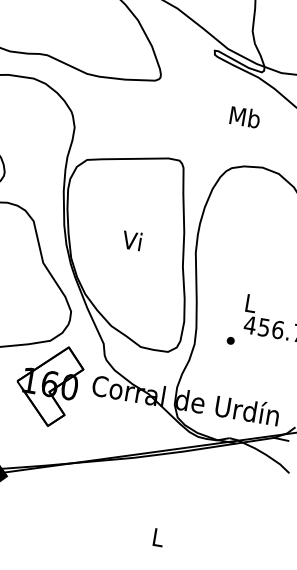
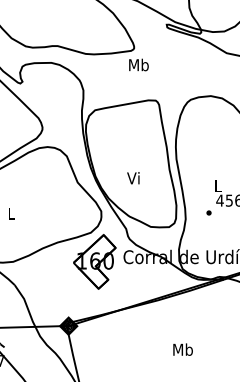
text: (244, 116) -> (138, 64), moved
text: (132, 241) -> (133, 178), moved
text: (157, 537) -> (182, 349), L -> Mb

